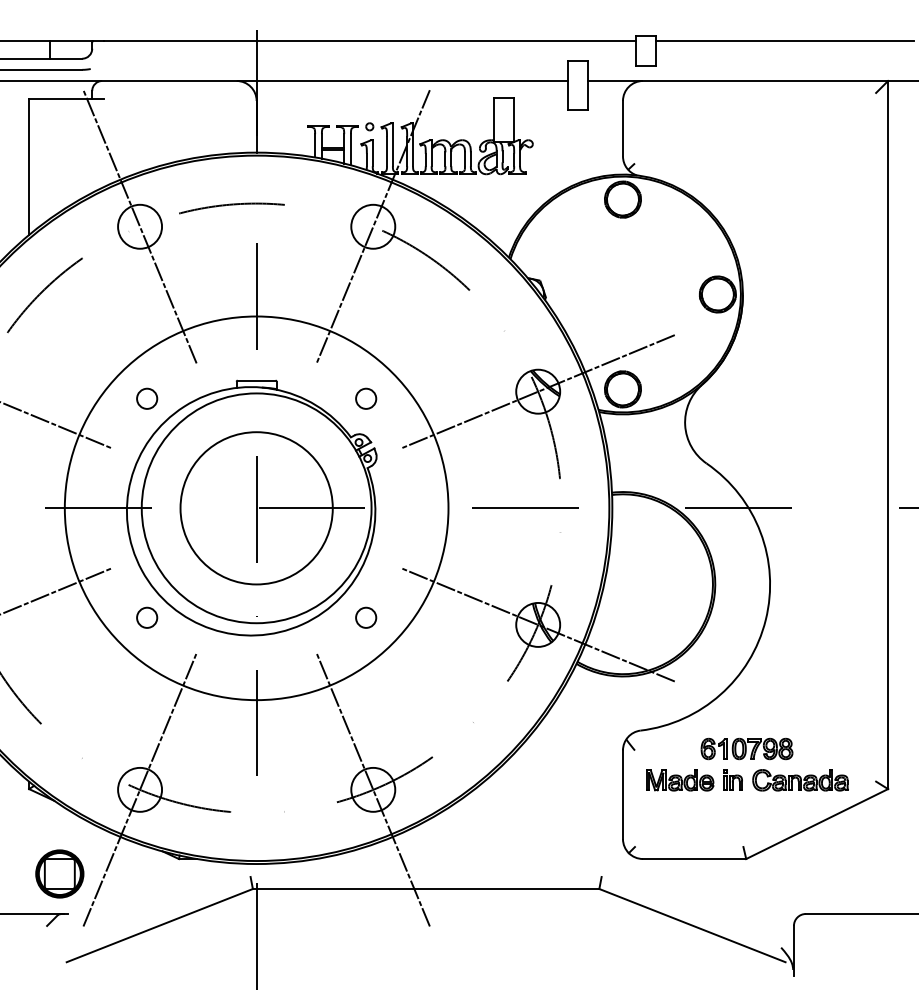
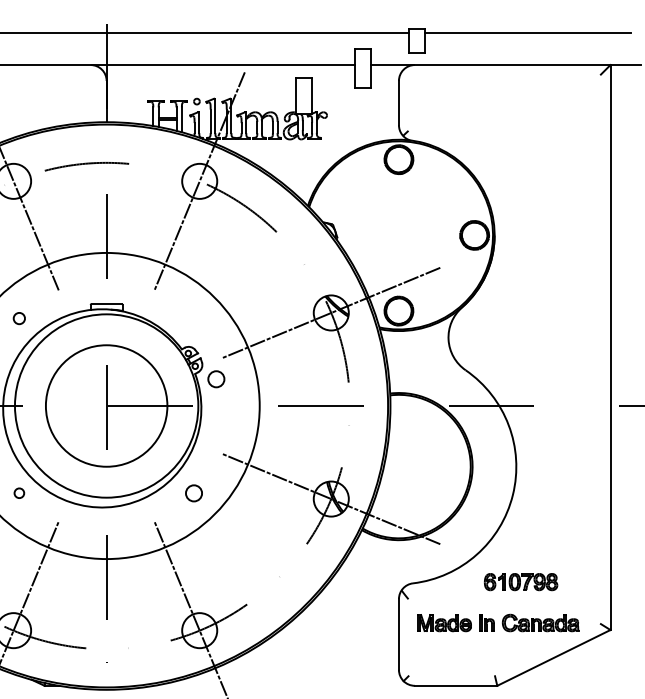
circle: (147, 398) -> (19, 318), size x0.7
circle: (366, 398) -> (216, 379), moved
circle: (147, 617) -> (19, 493), size x0.6
part: (746, 748) -> (520, 581), moved

